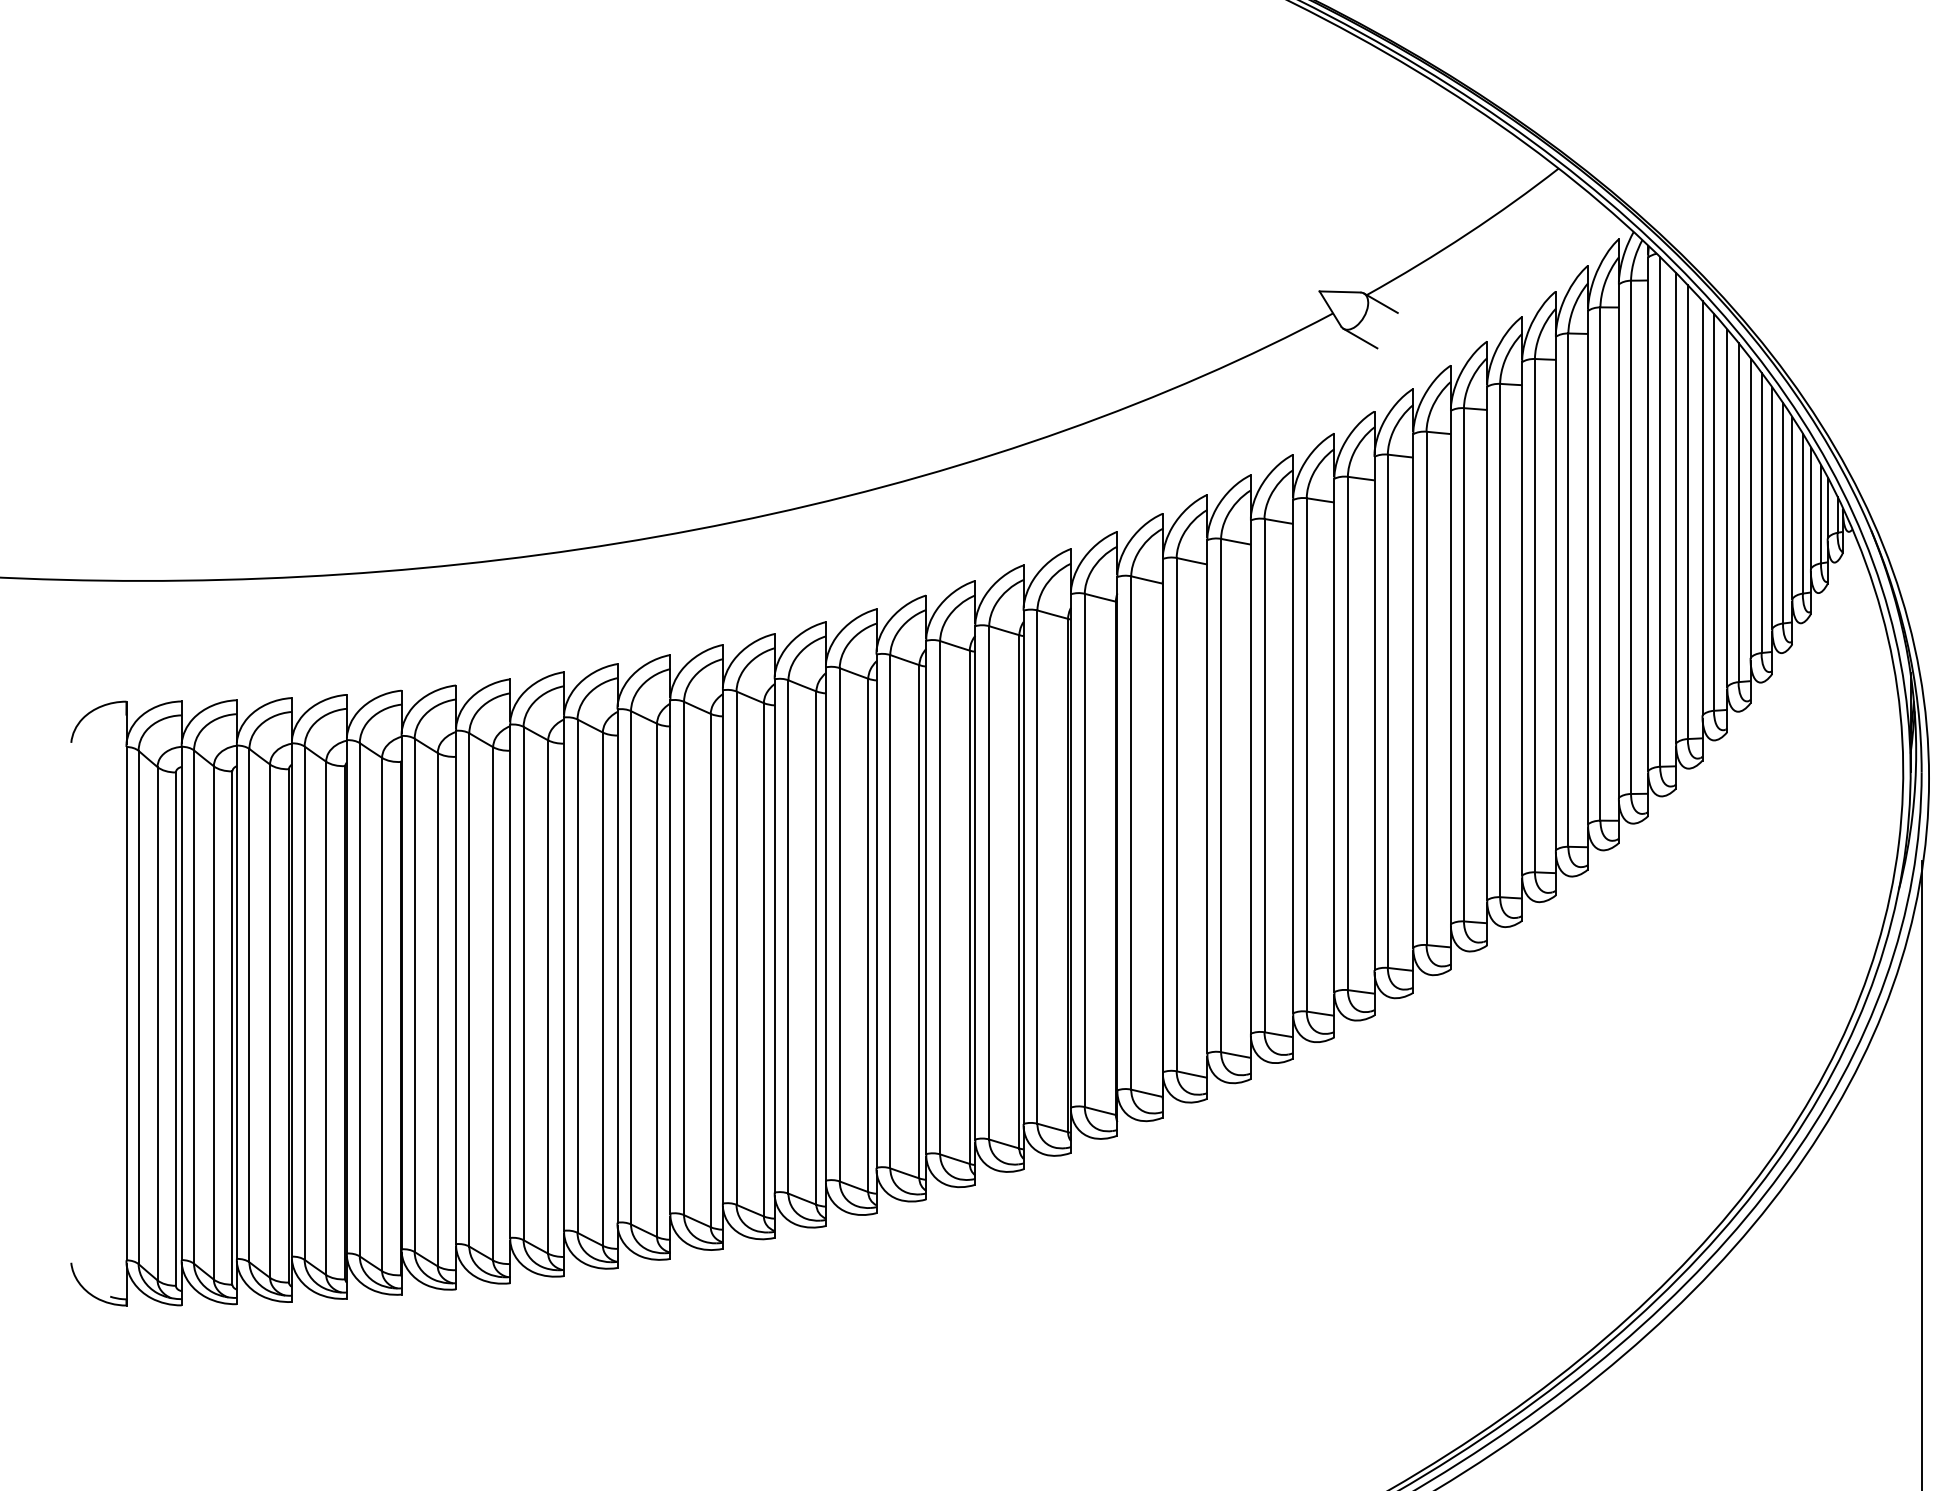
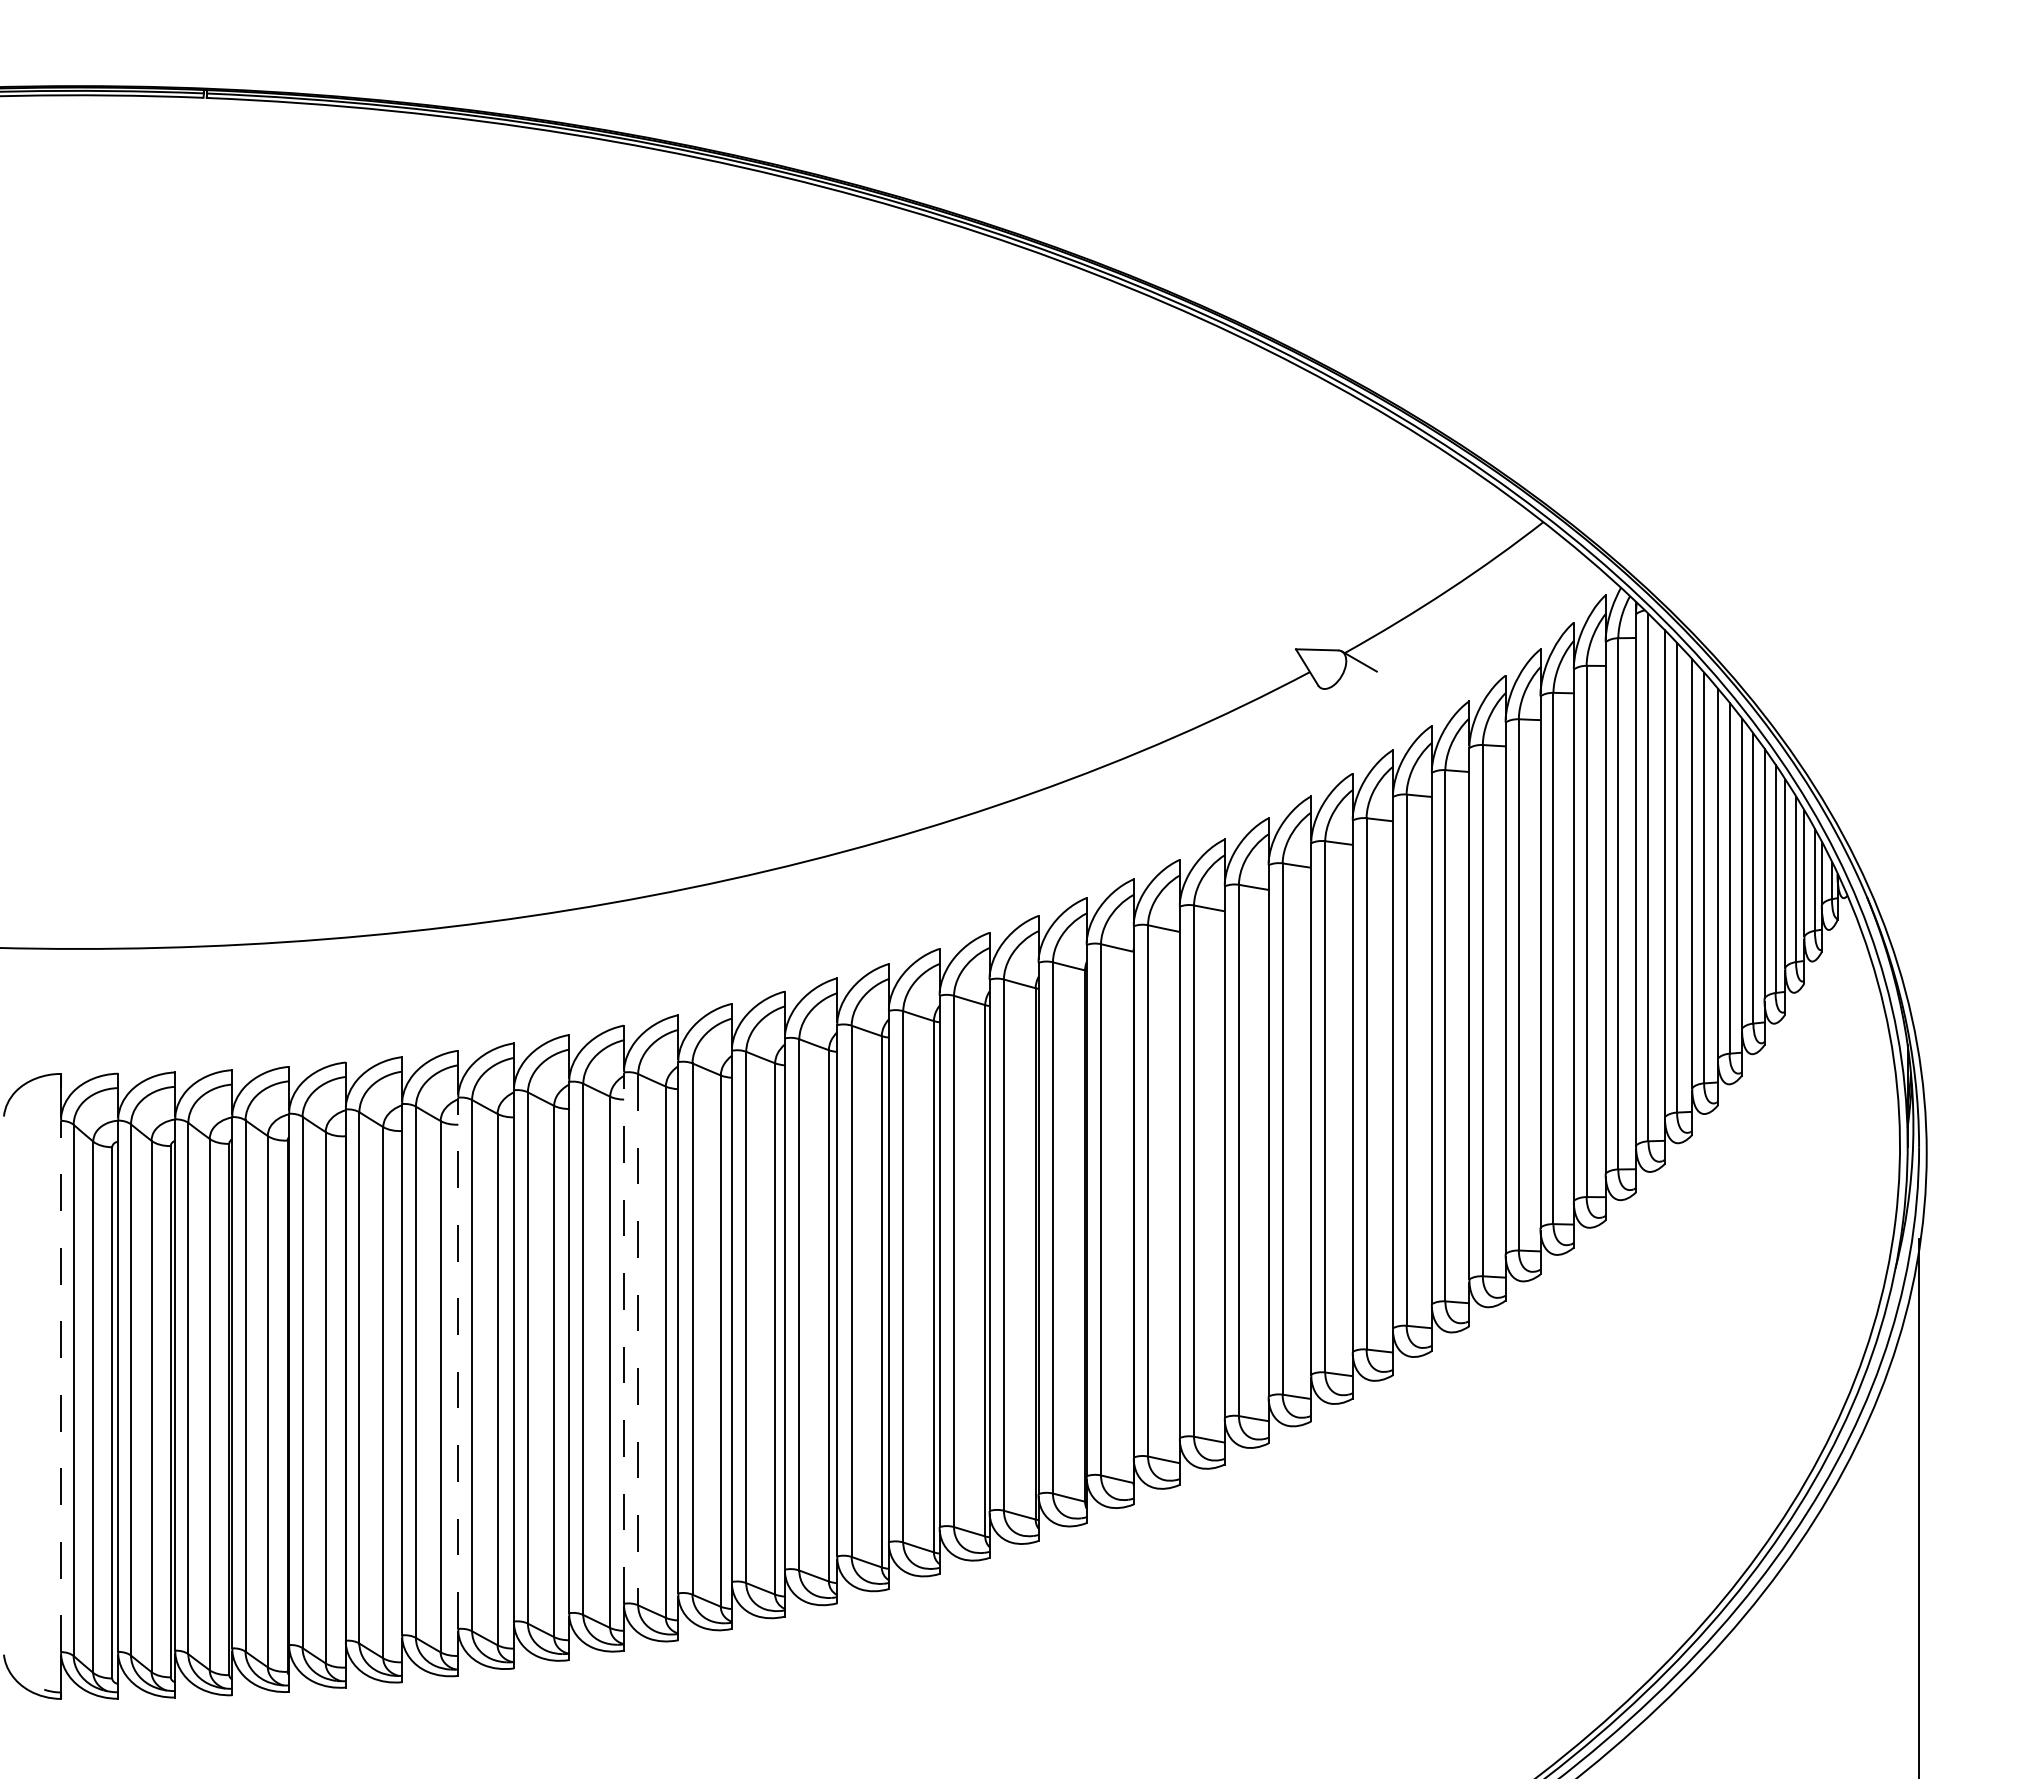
line: (1359, 338) -> (1337, 698), removed
line: (670, 957) -> (624, 1338), solid -> dashed
line: (684, 958) -> (638, 1339), solid -> dashed
line: (510, 981) -> (458, 1363), solid -> dashed
line: (126, 1003) -> (61, 1386), solid -> dashed

